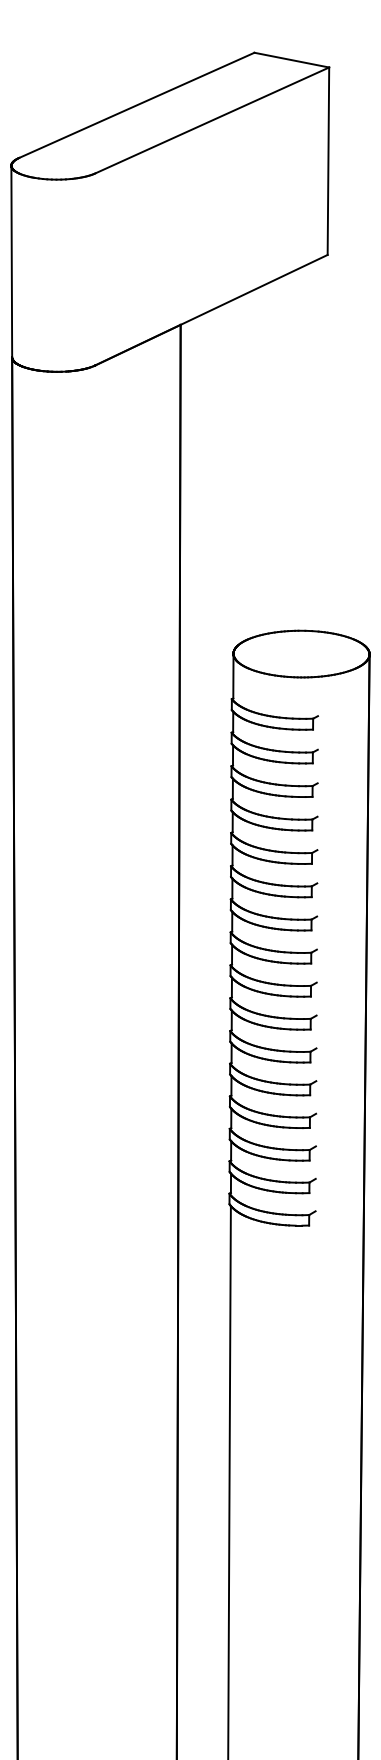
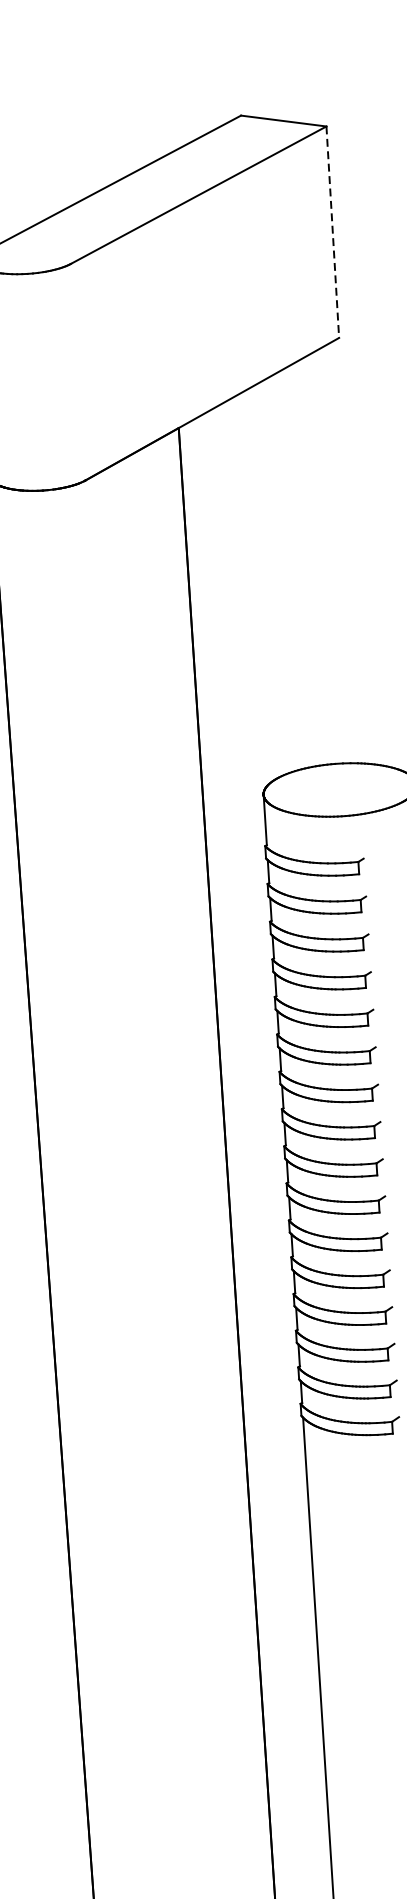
line: (328, 161) -> (332, 232), solid -> dashed

